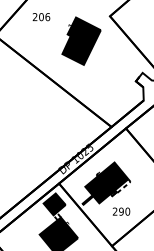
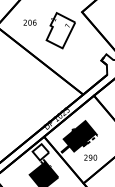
text: (40, 16) -> (29, 22), moved
fill: (81, 40) -> (60, 30), removed
fill: (54, 204) -> (40, 152), removed

